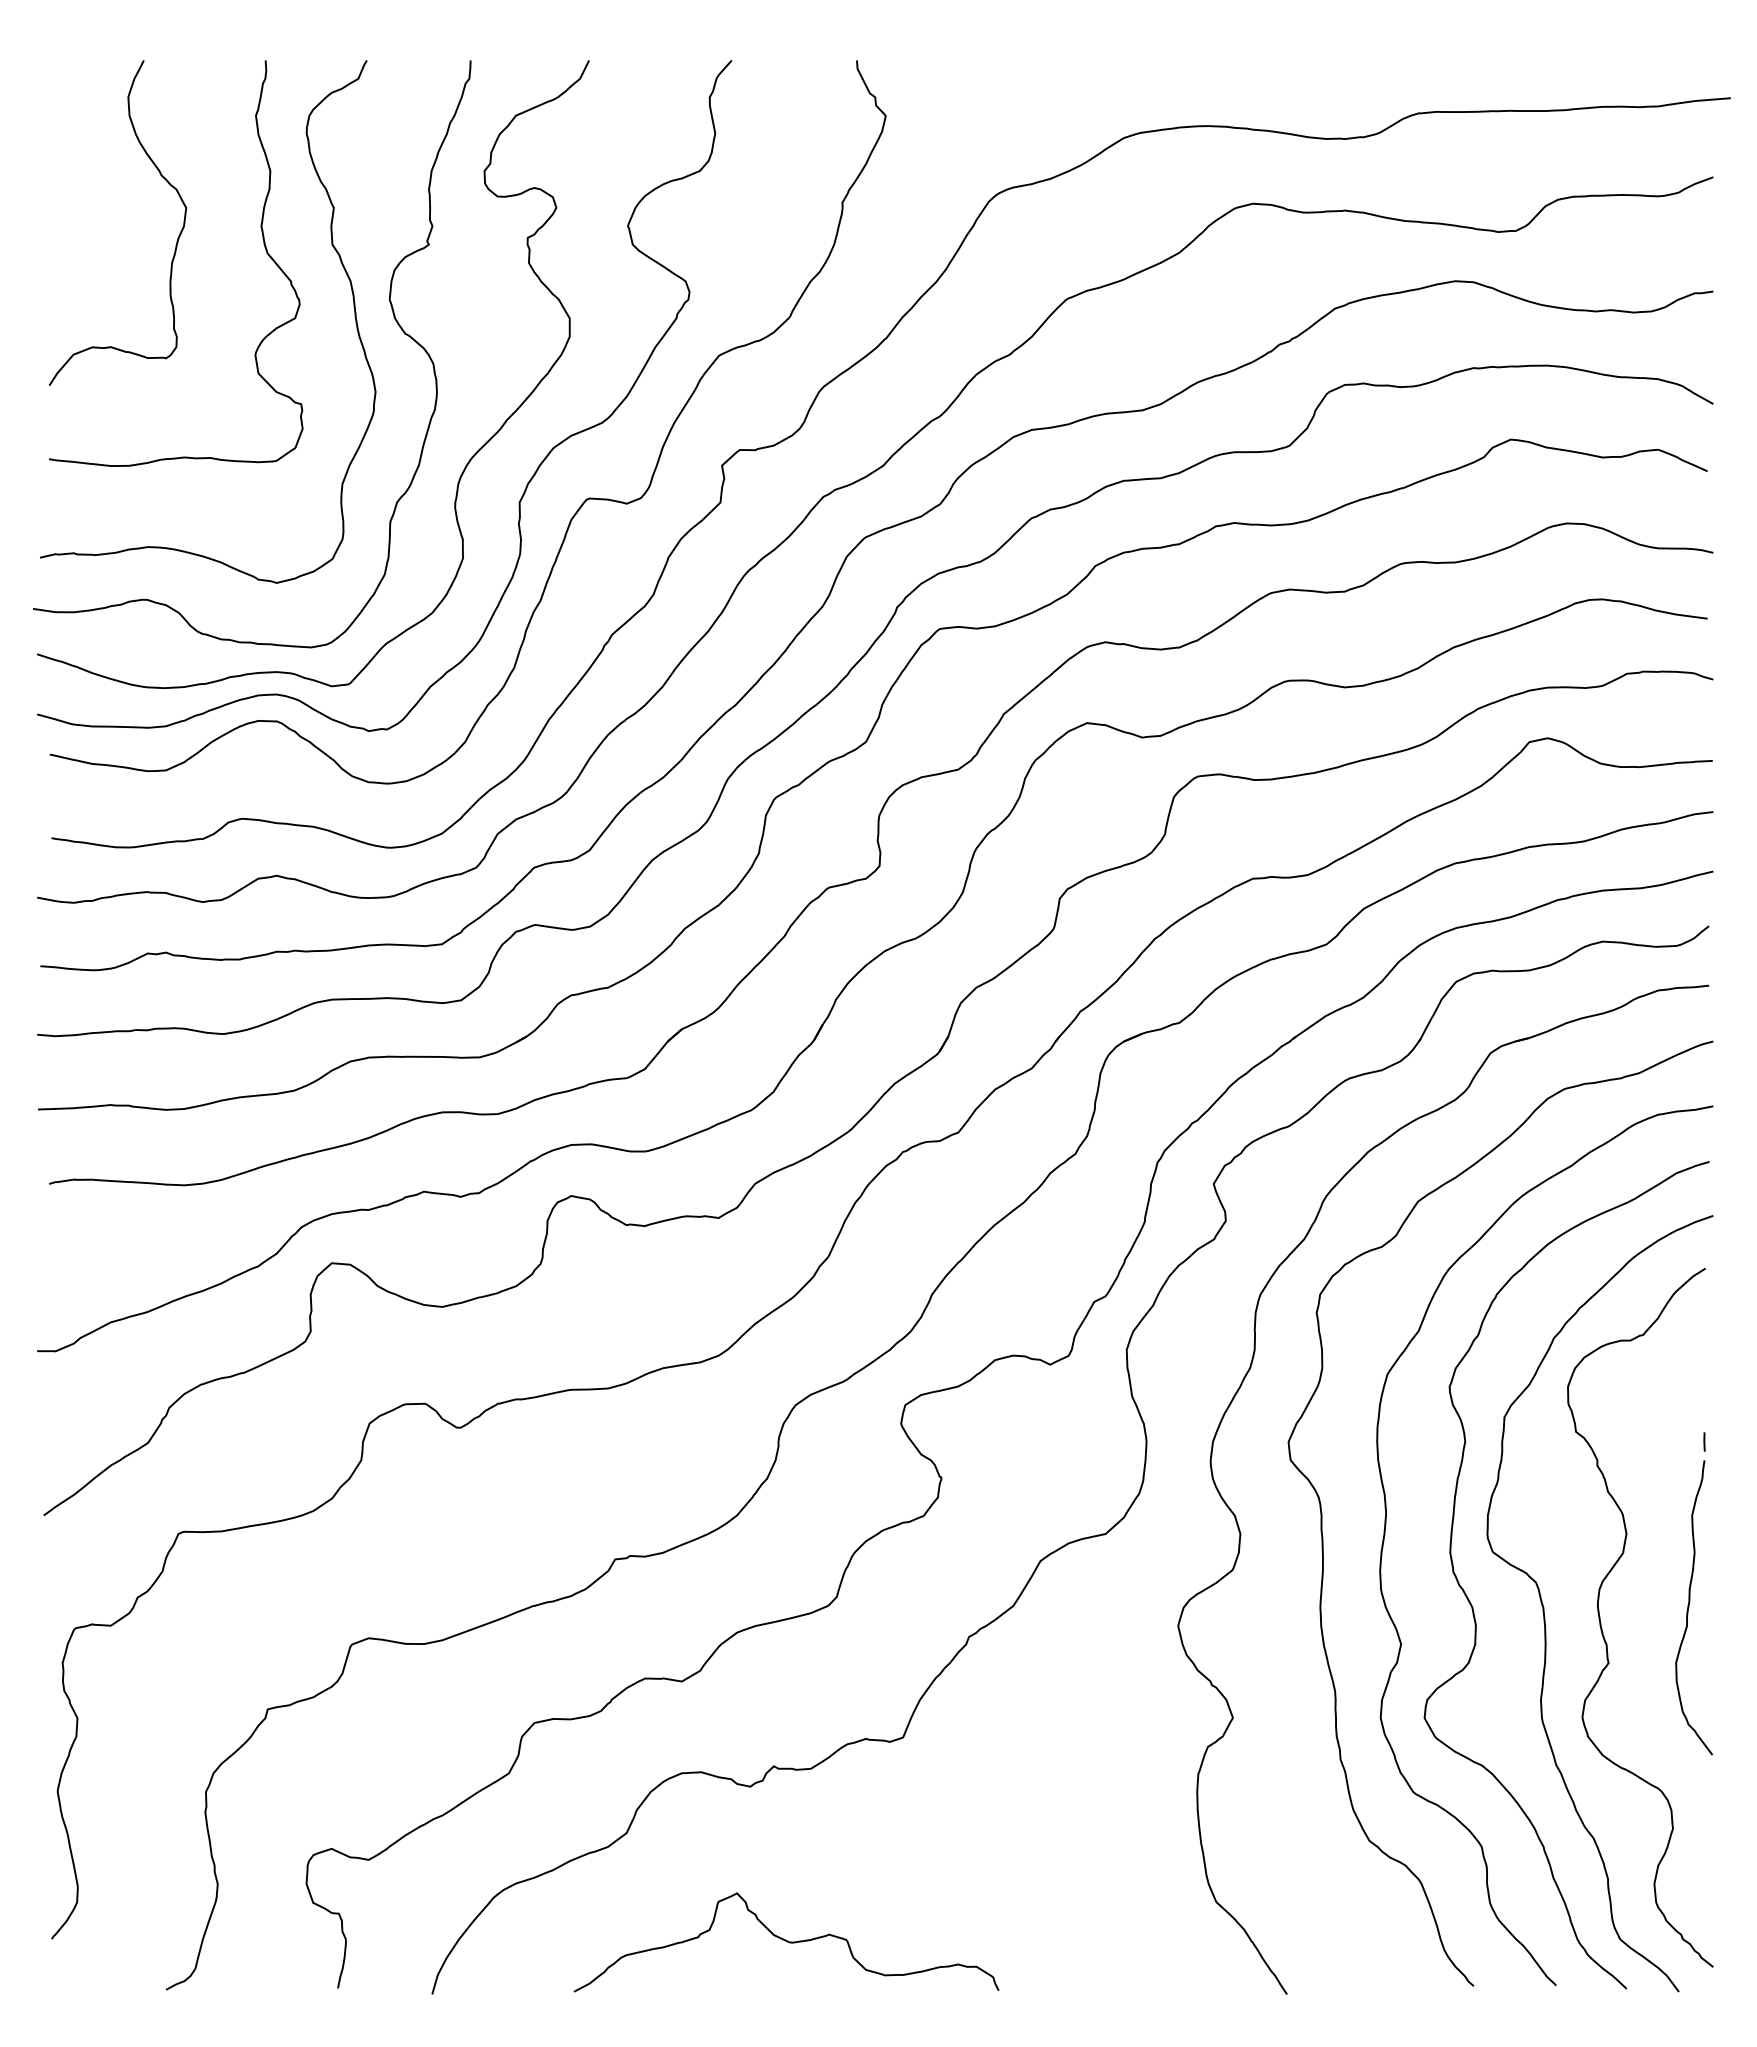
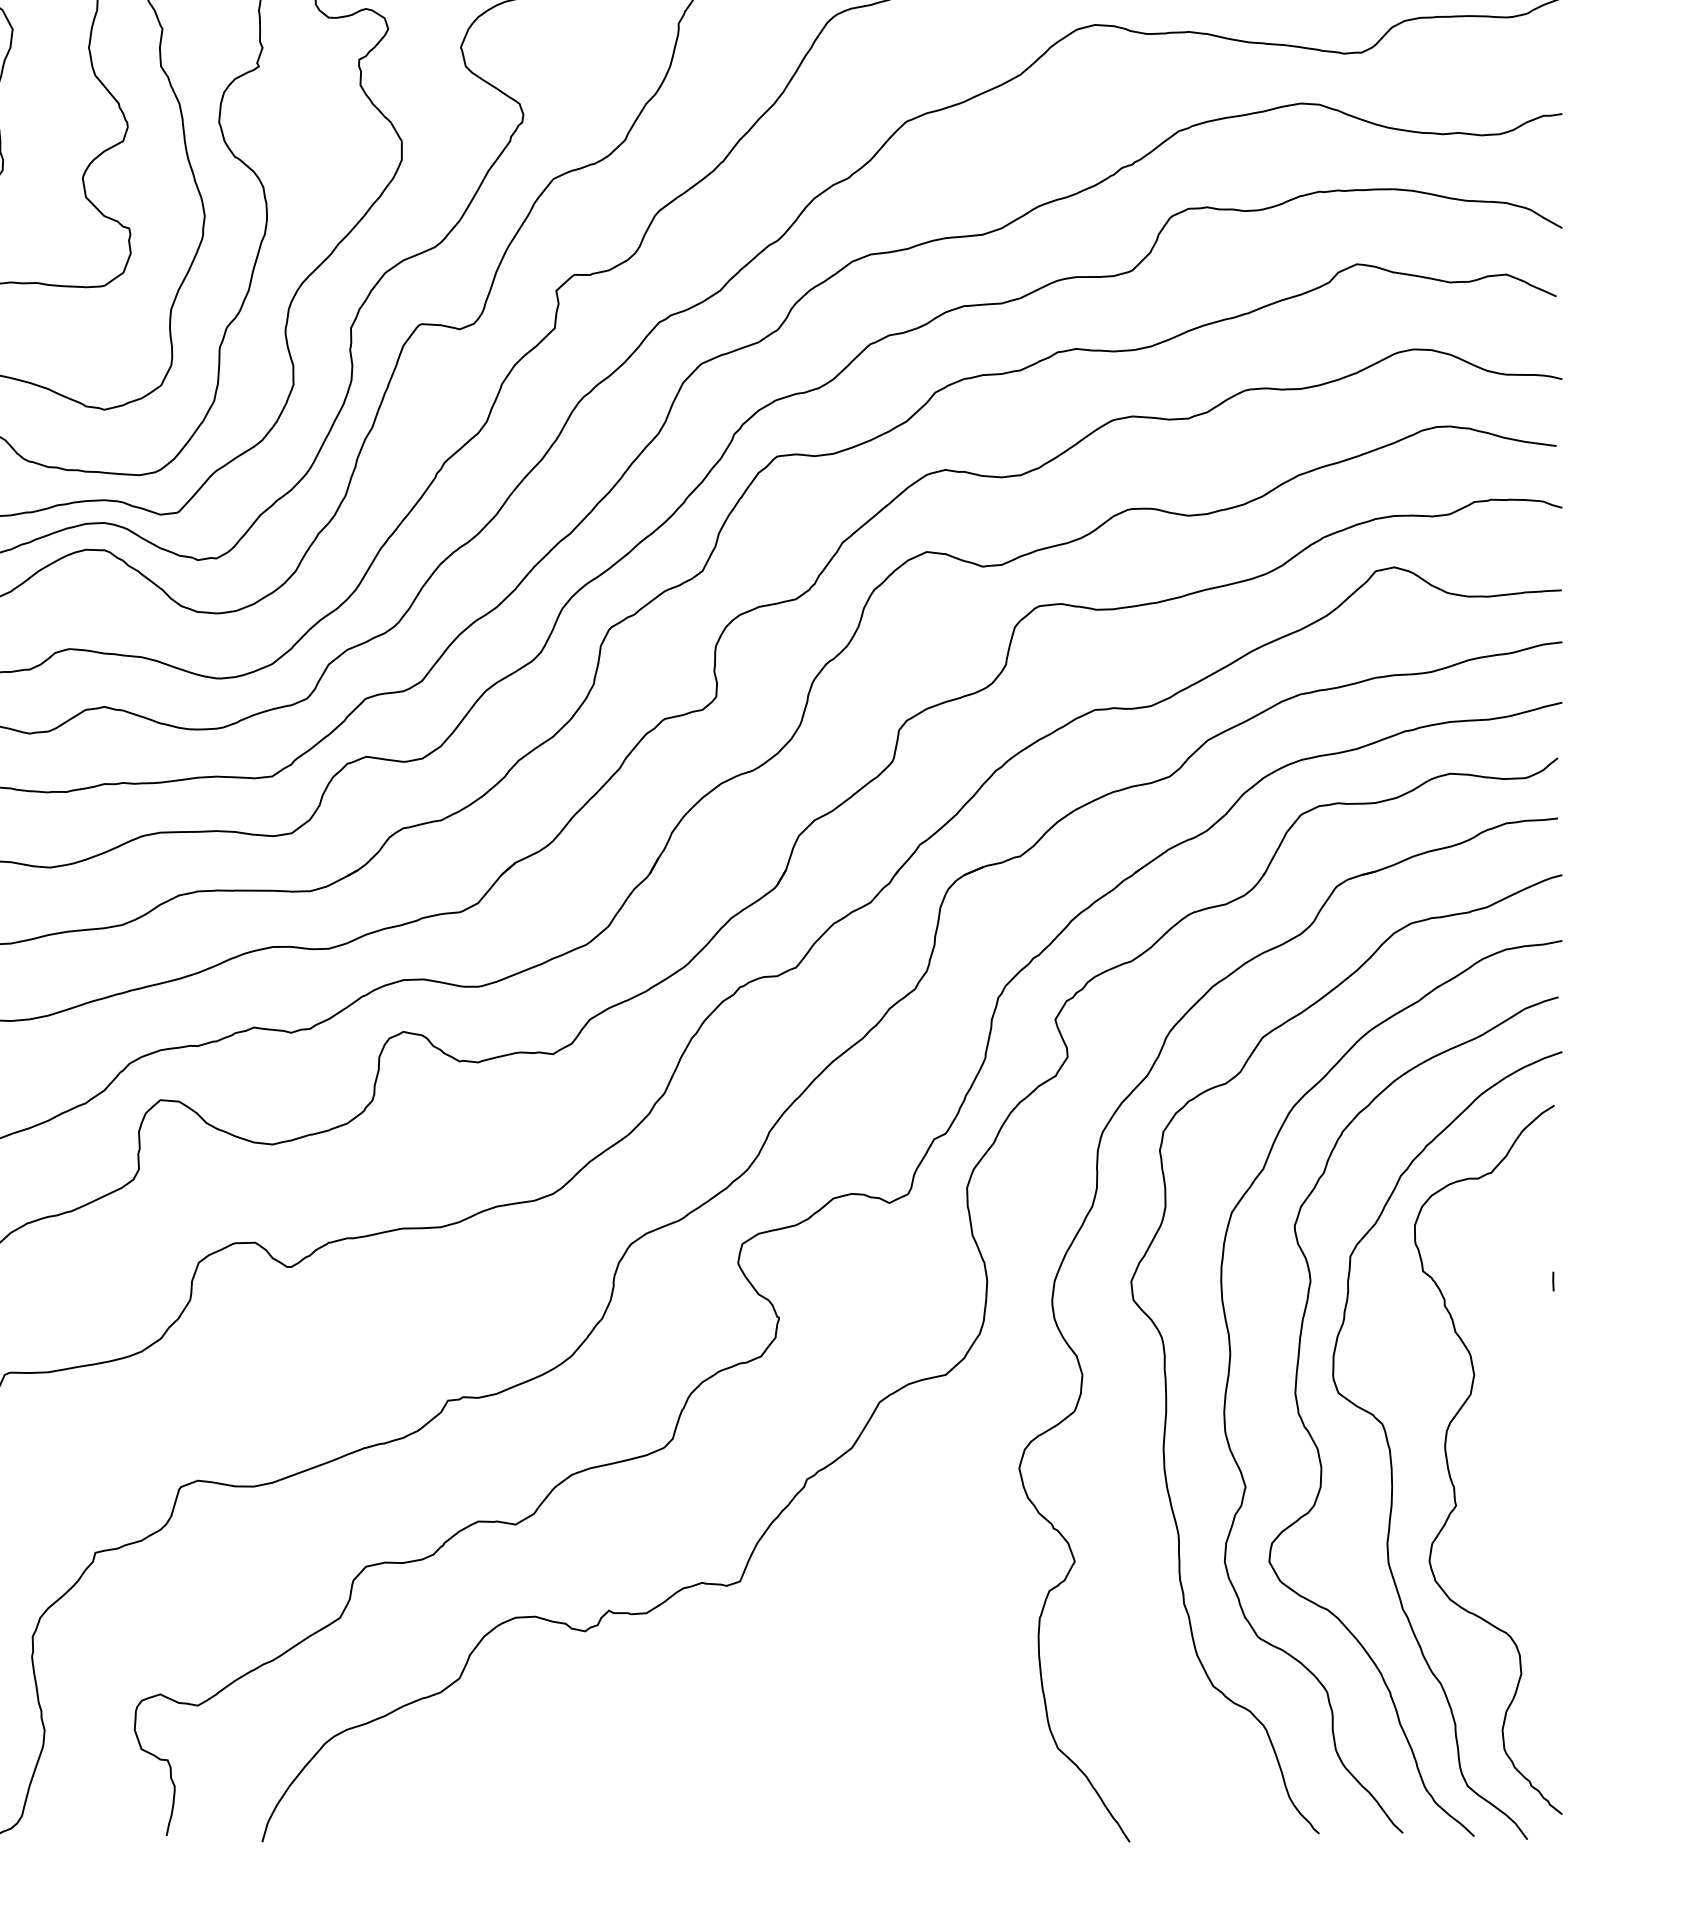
curve: (1689, 1607) -> (1538, 1449), removed
curve: (786, 1941) -> (621, 1788), removed

